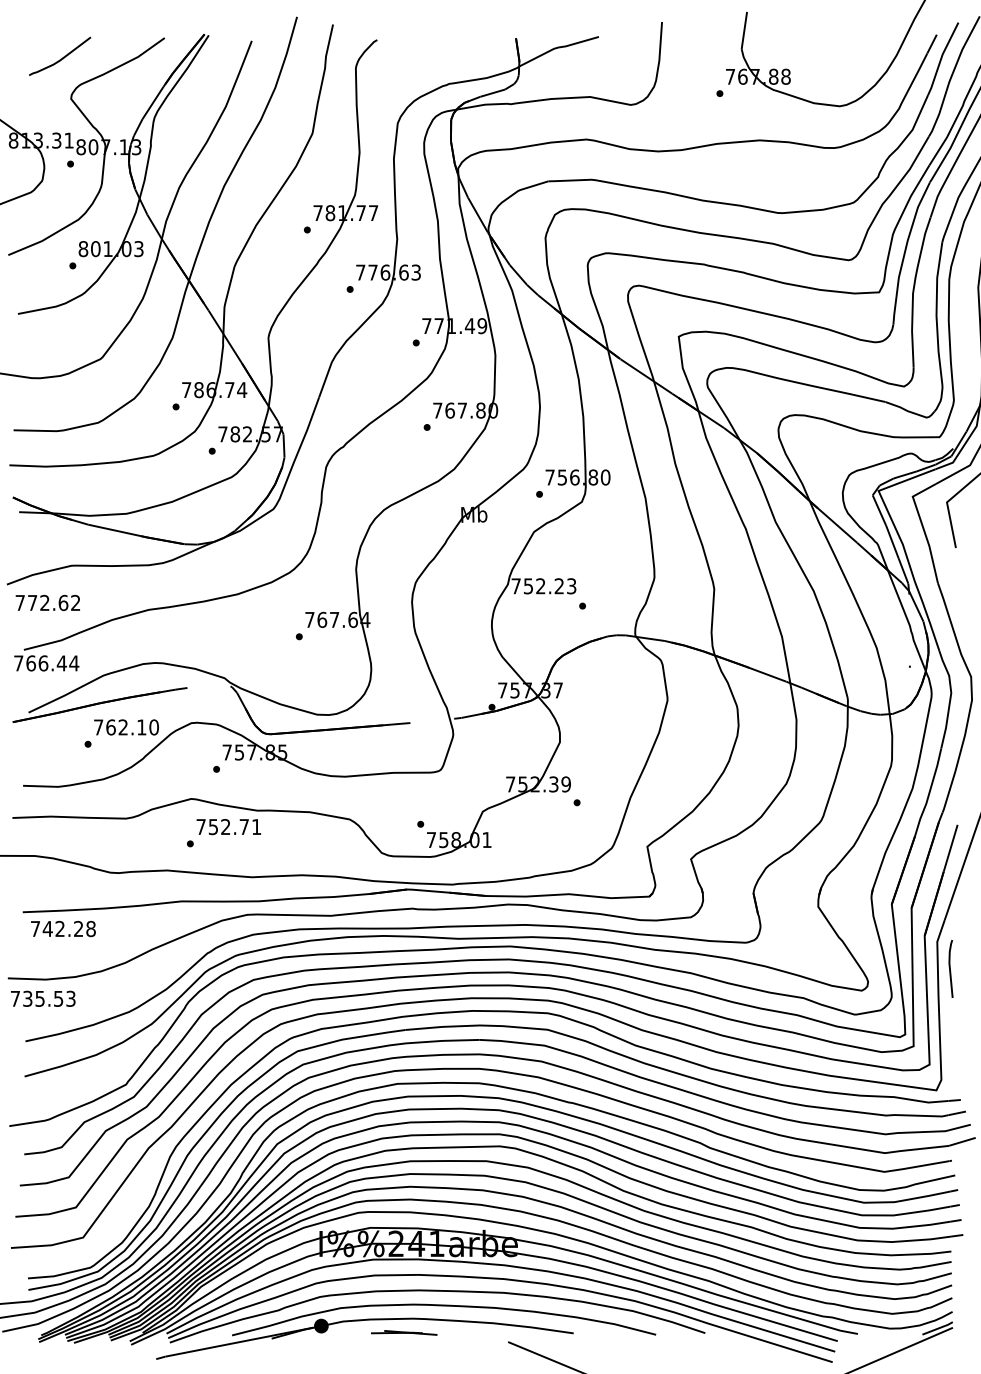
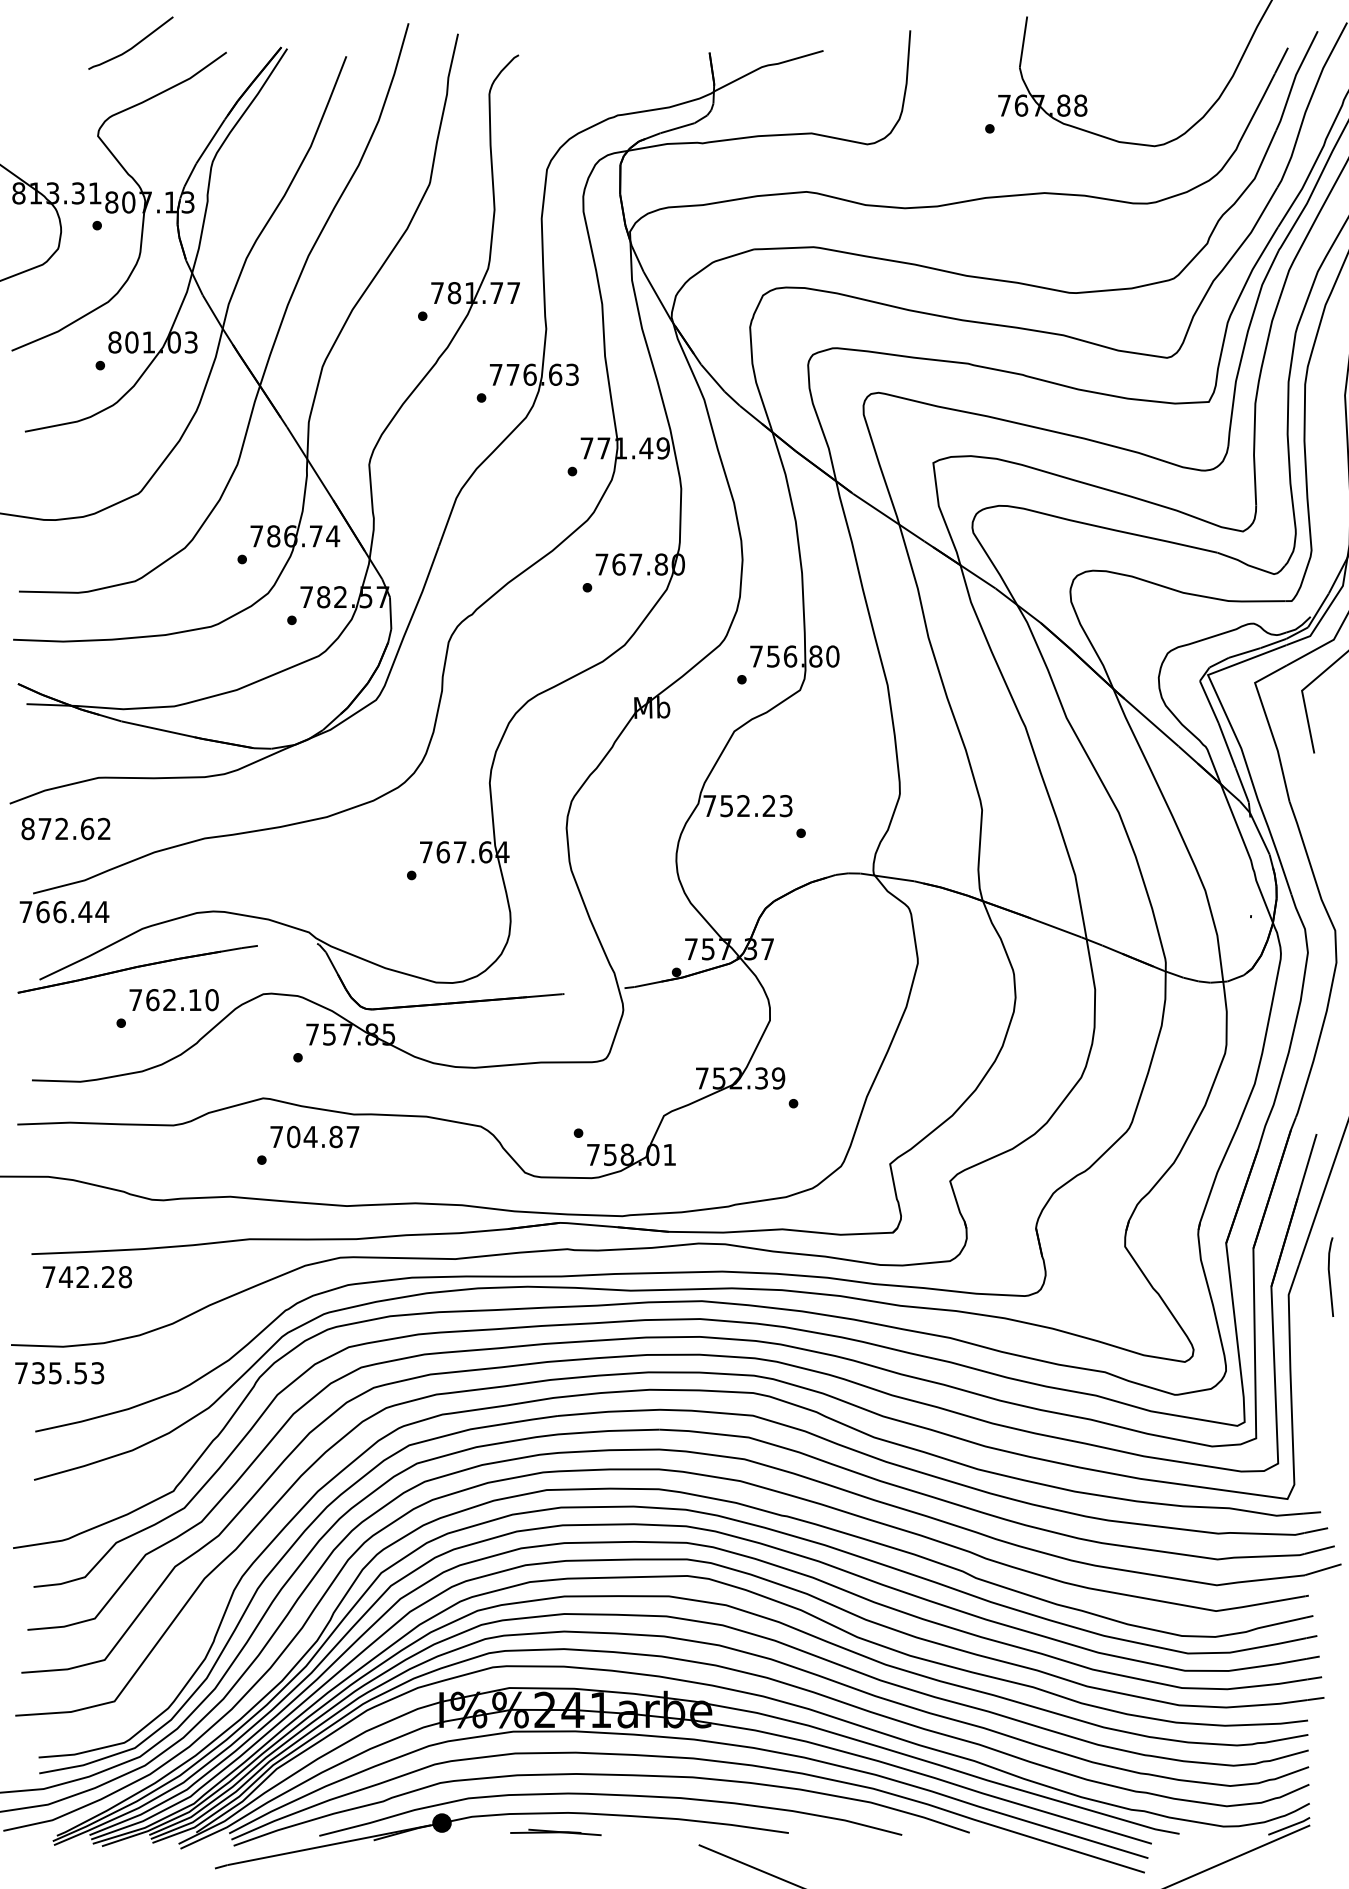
curve: (62, 57) -> (134, 44), moved
text: (20, 602) -> (28, 828), 772.62 -> 872.62
text: (234, 827) -> (322, 1137), 752.71 -> 704.87
line: (950, 968) -> (1330, 1276), moved

